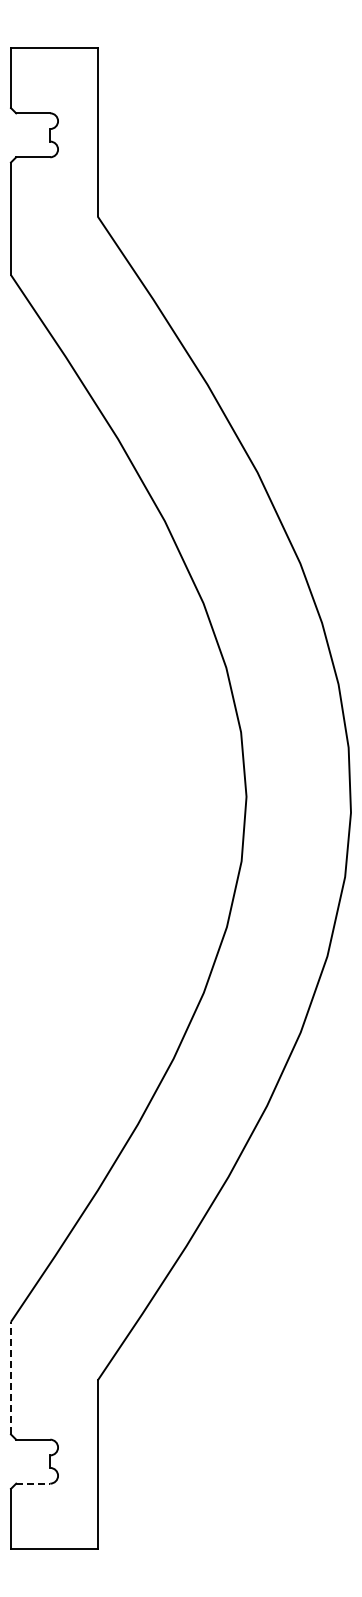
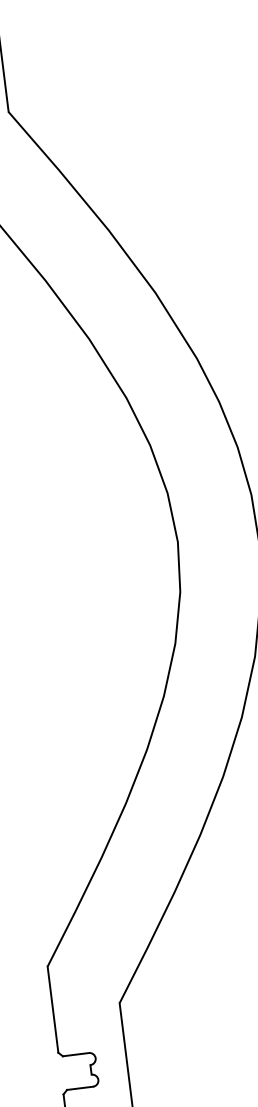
line: (10, 1377) -> (52, 1009), dashed -> solid
line: (33, 1483) -> (80, 1088), dashed -> solid

